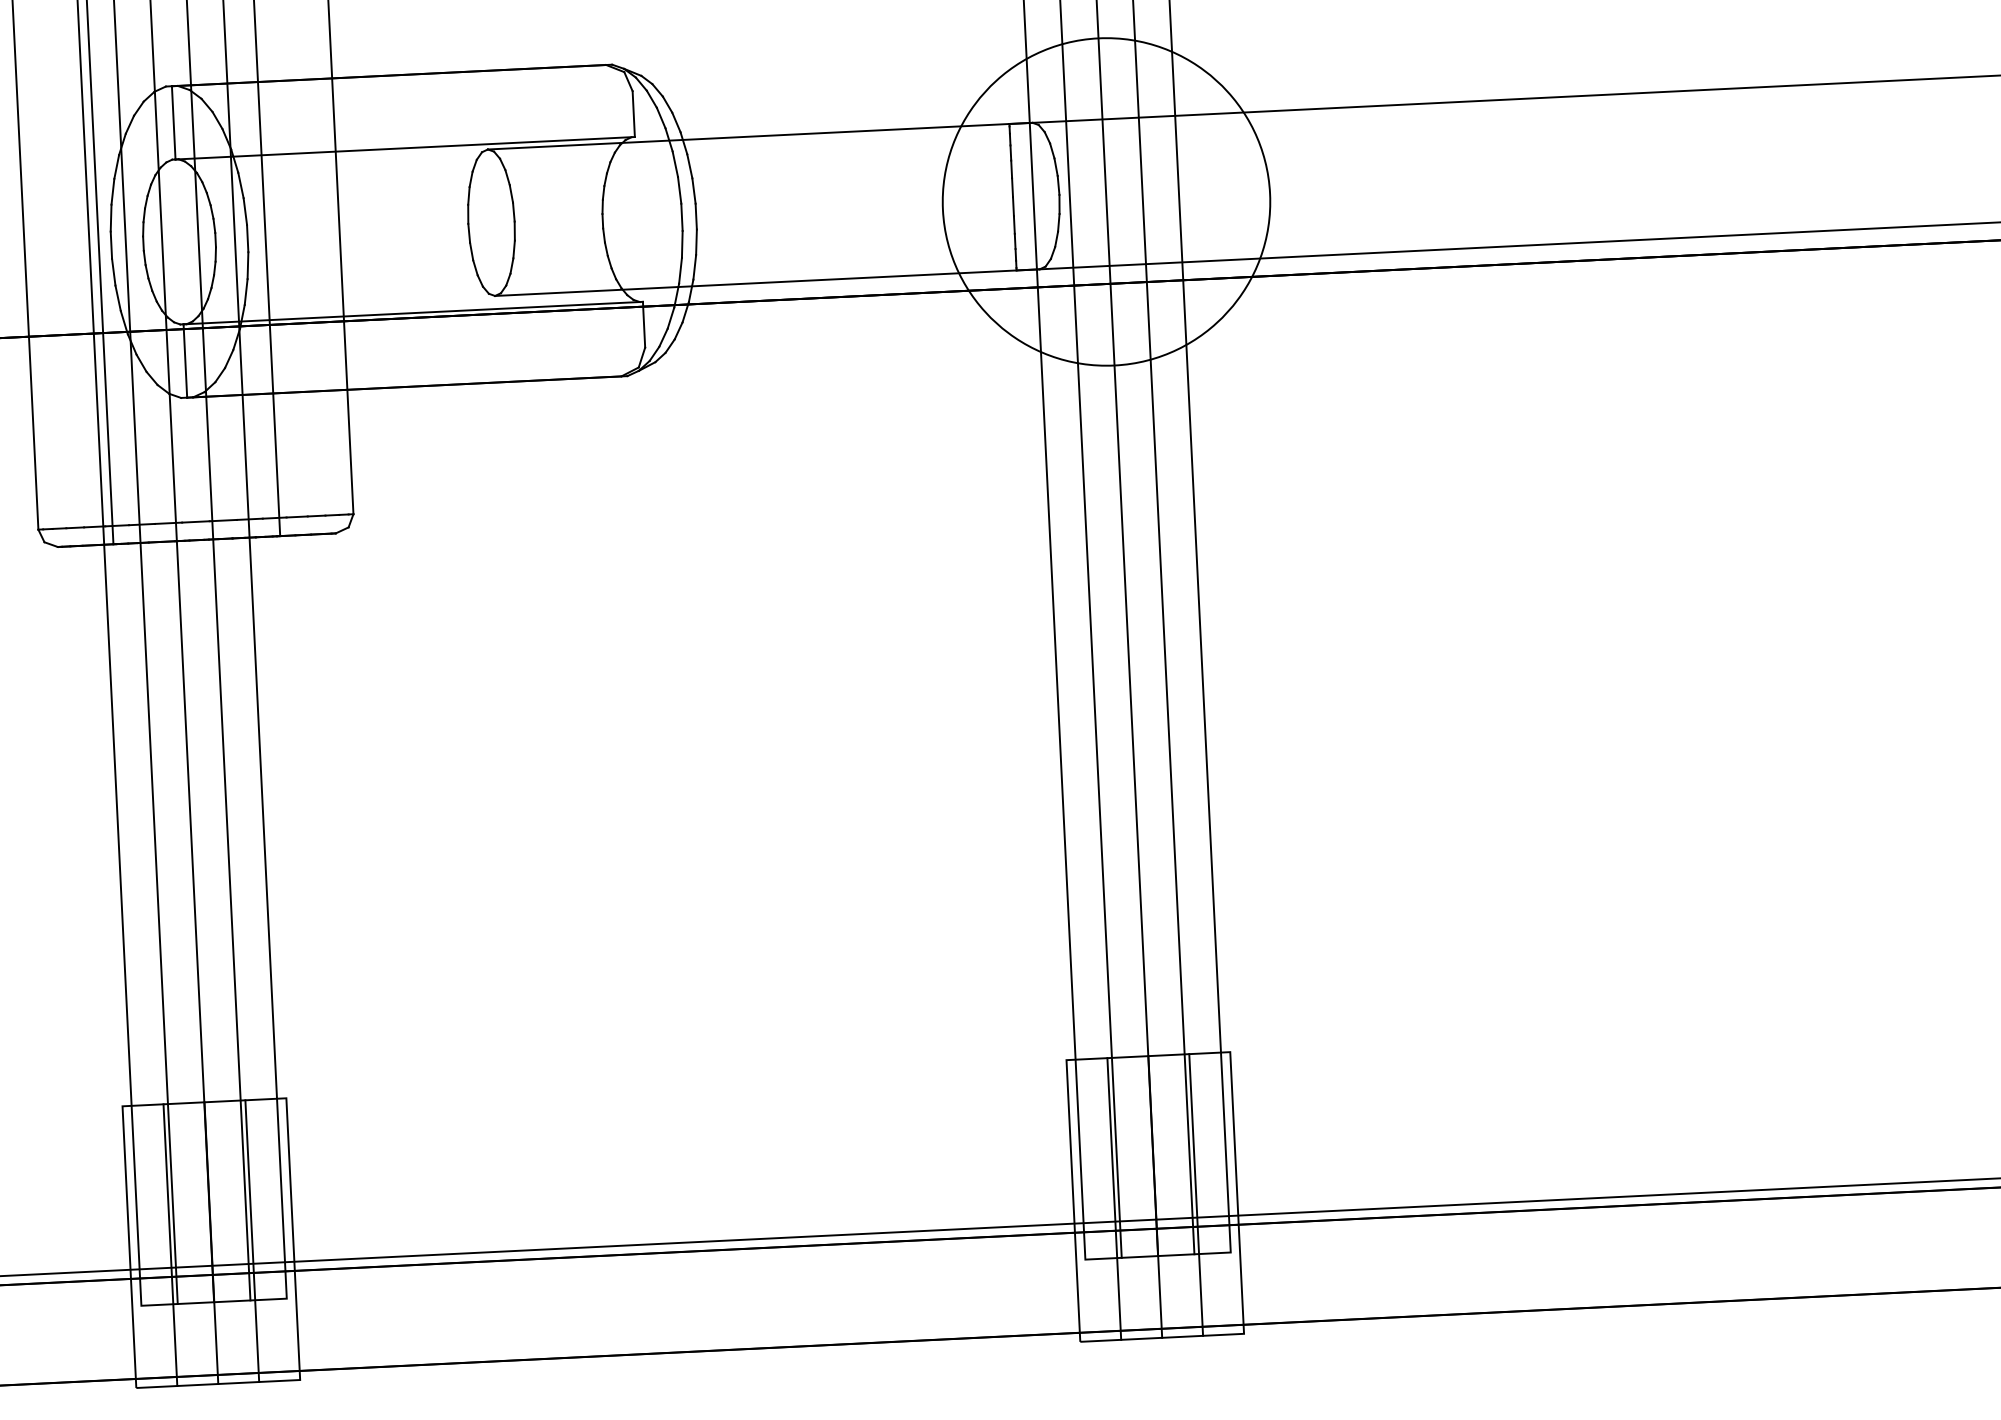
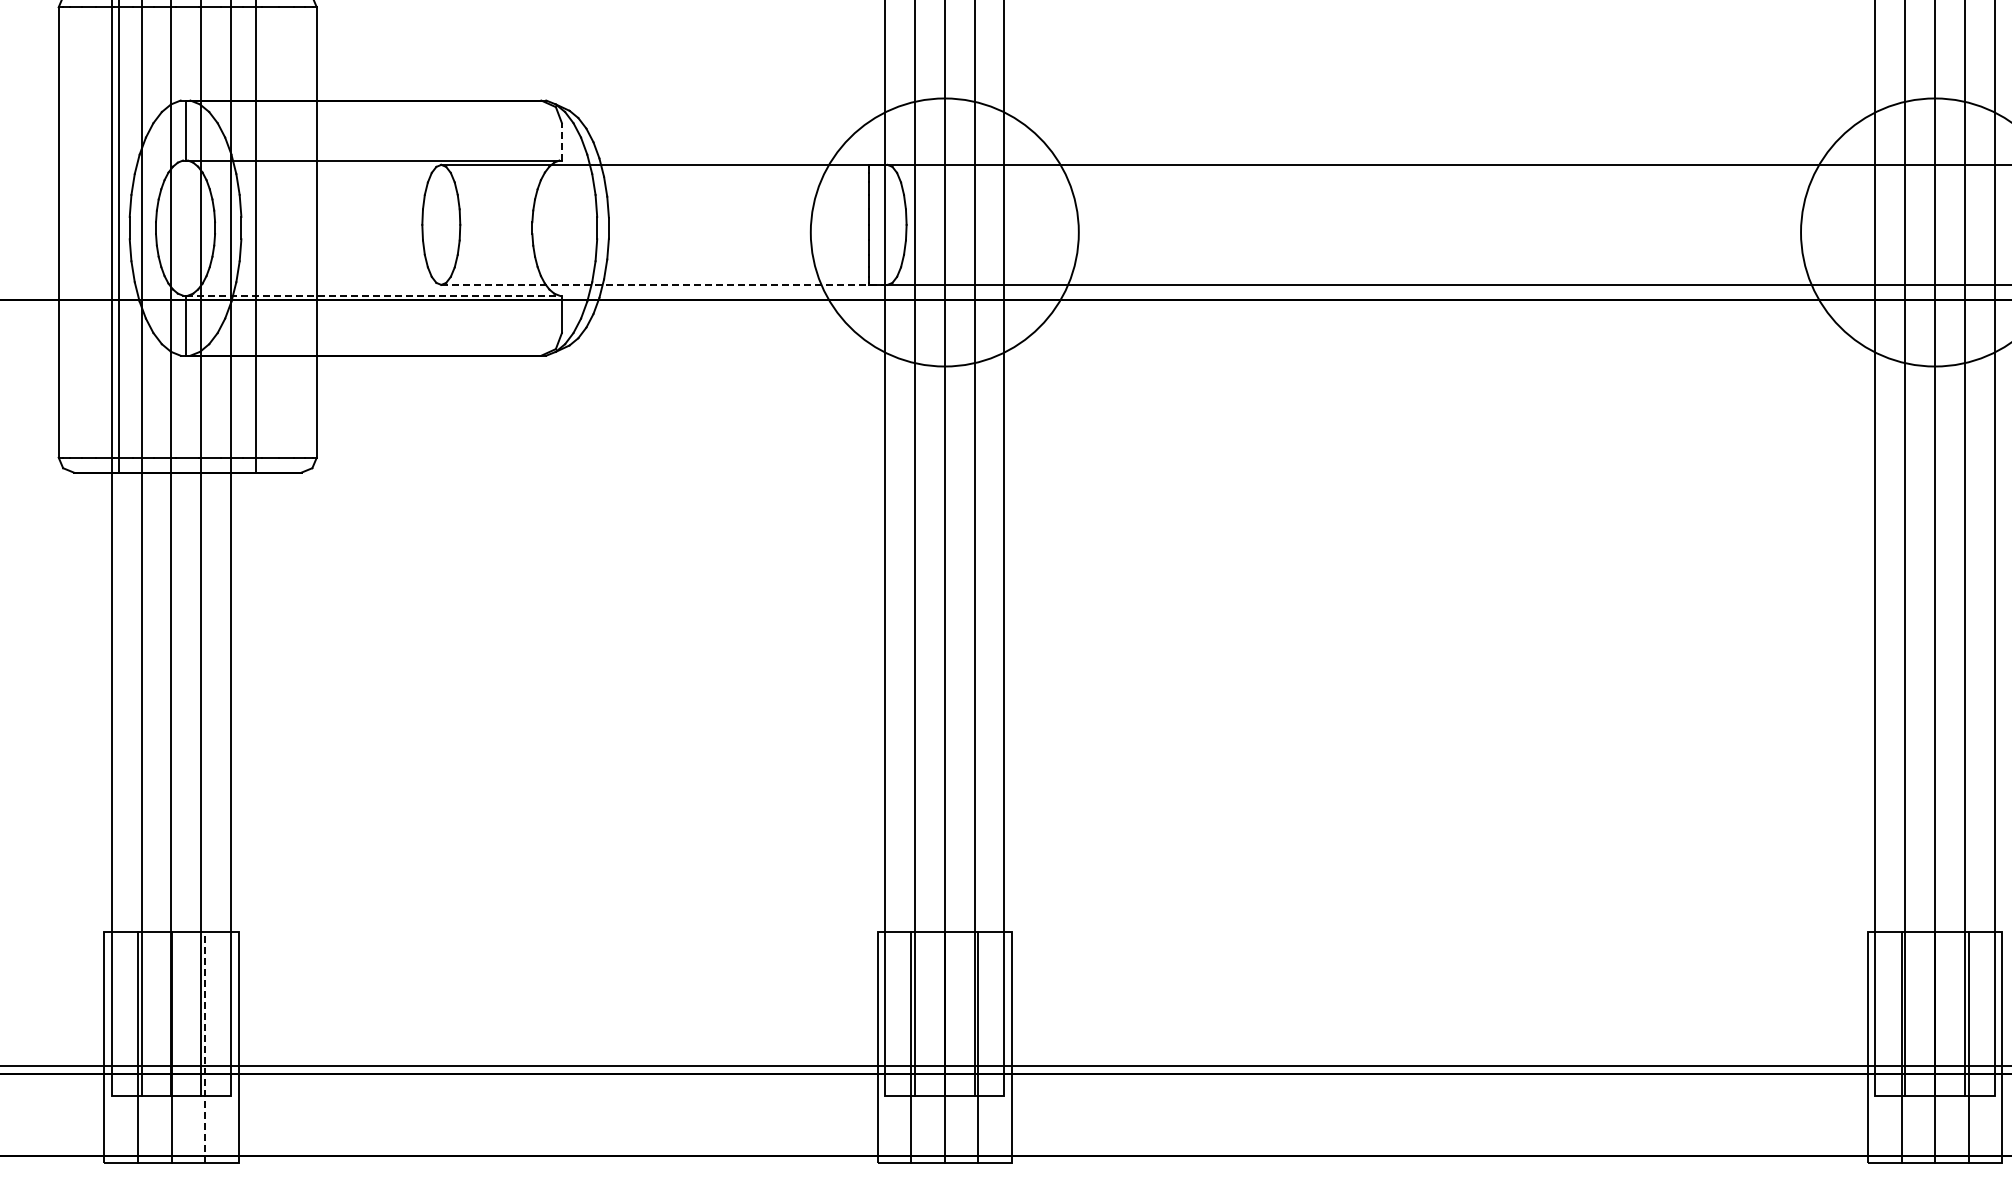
line: (633, 113) -> (561, 141), solid -> dashed
line: (766, 282) -> (663, 284), solid -> dashed
line: (414, 312) -> (374, 295), solid -> dashed
line: (252, 1240) -> (205, 1047), solid -> dashed

